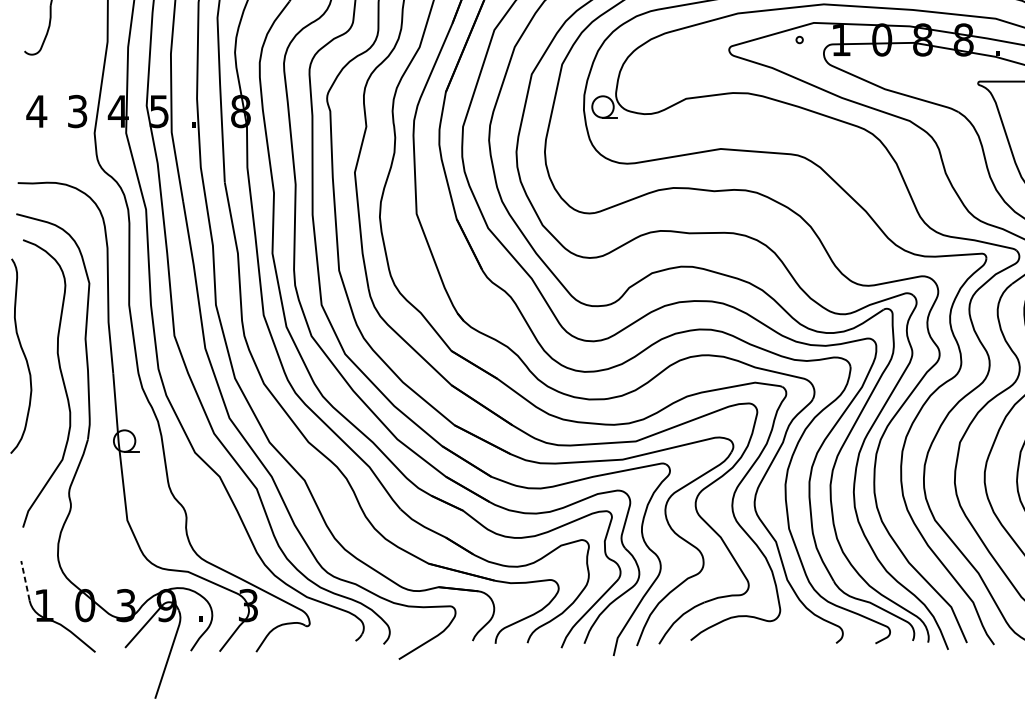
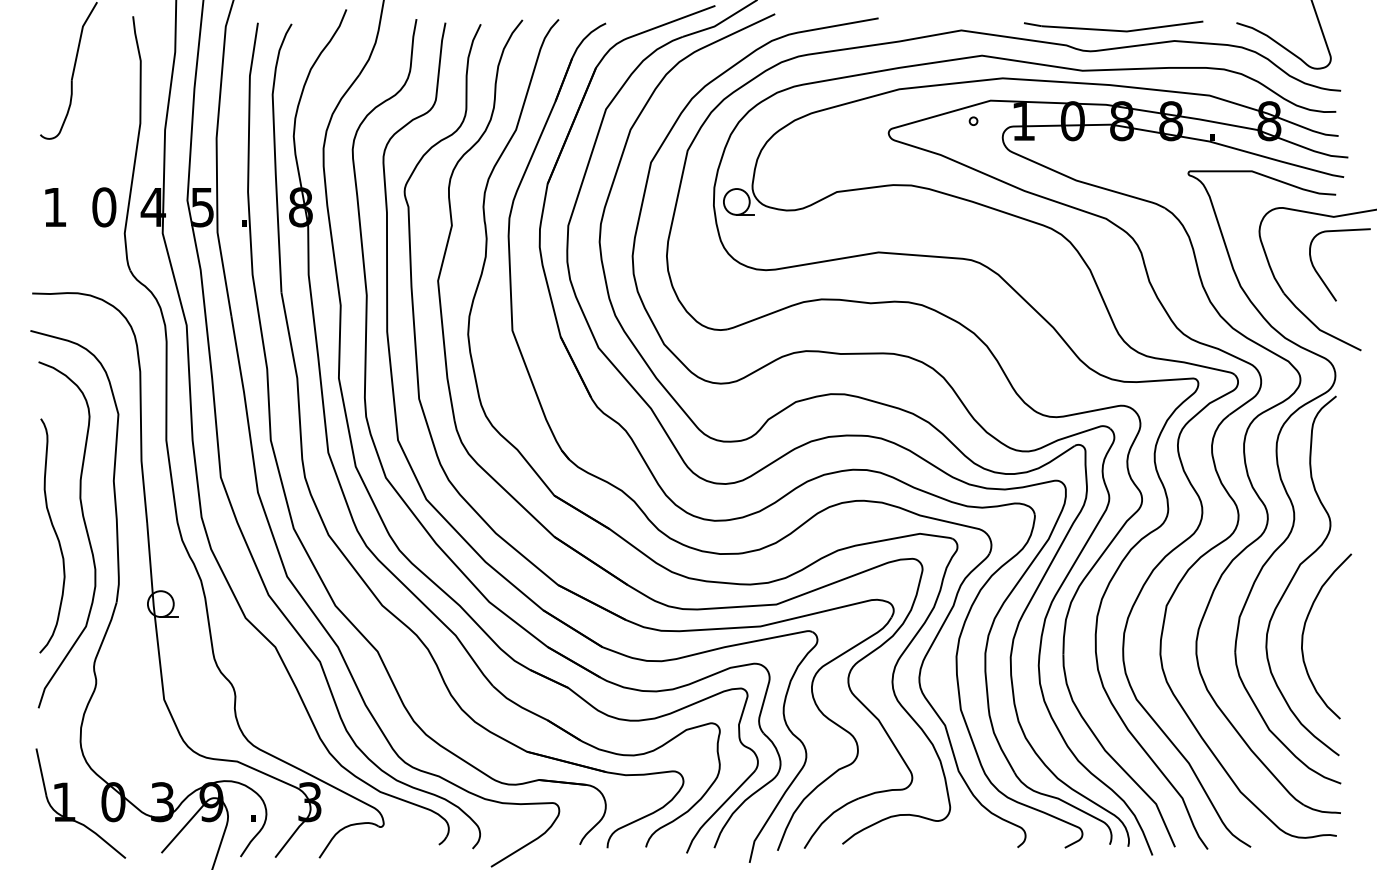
text: (36, 111) -> (54, 207), 4 -> 1
text: (77, 111) -> (104, 207), 3 -> 0
curve: (23, 355) -> (55, 535), moved
line: (25, 580) -> (41, 771), dashed -> solid

